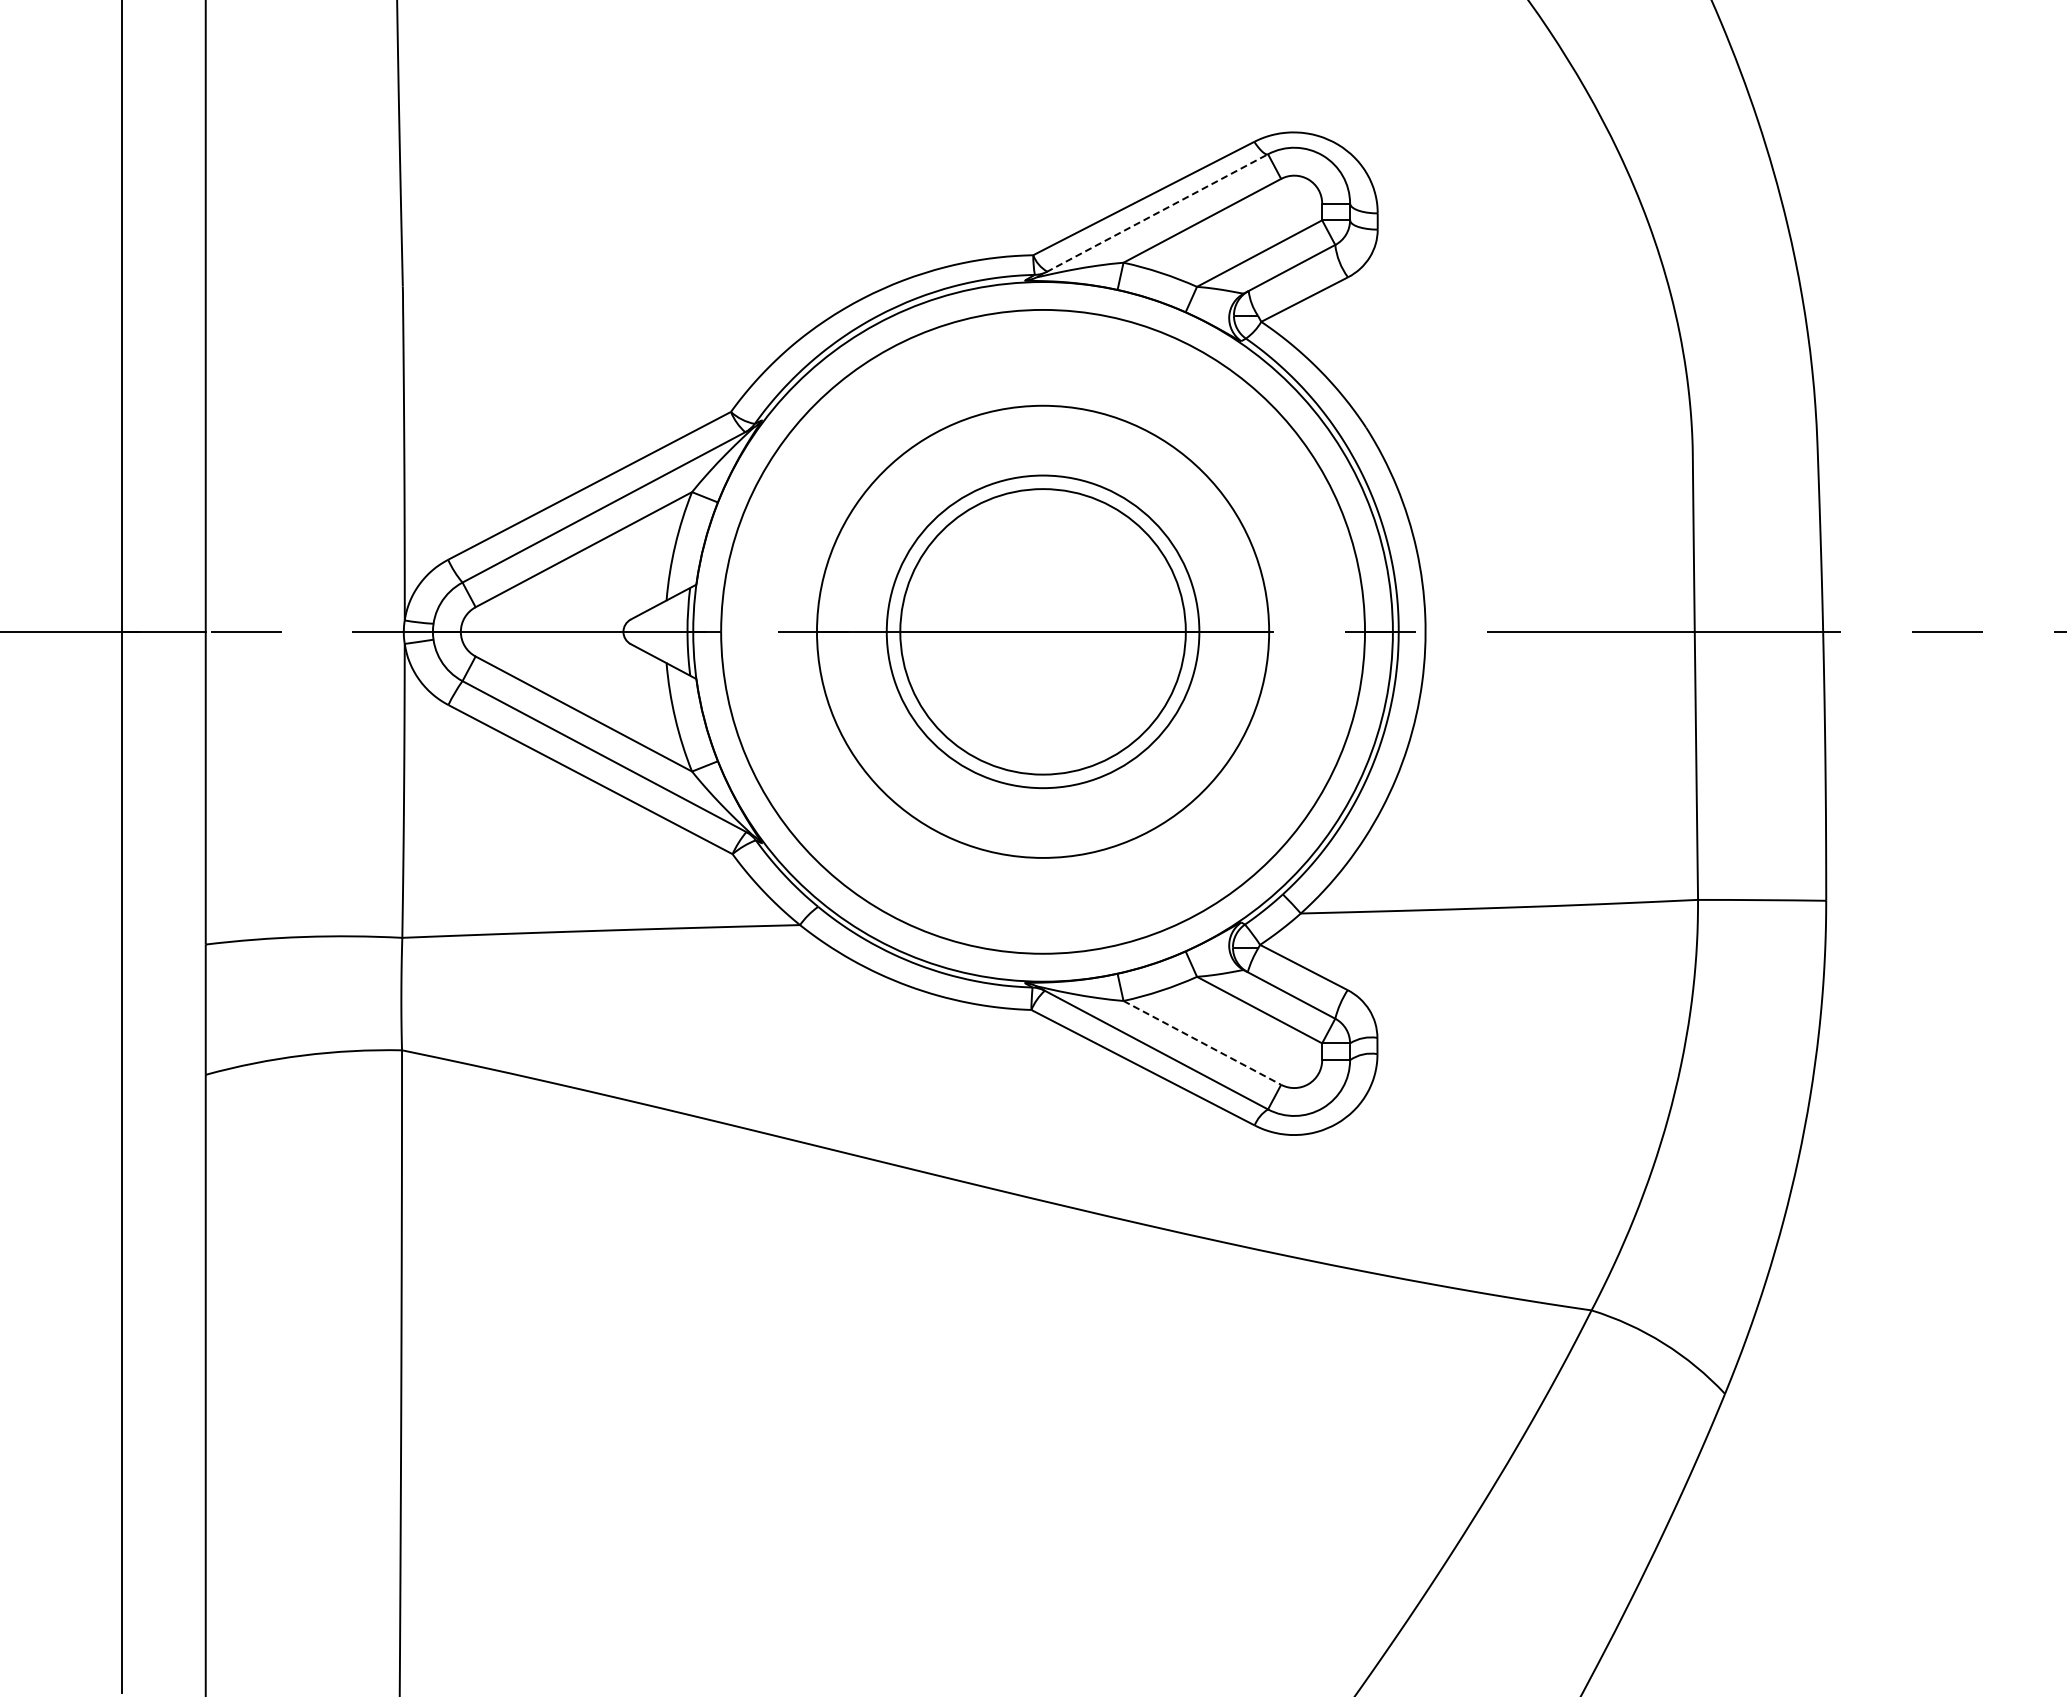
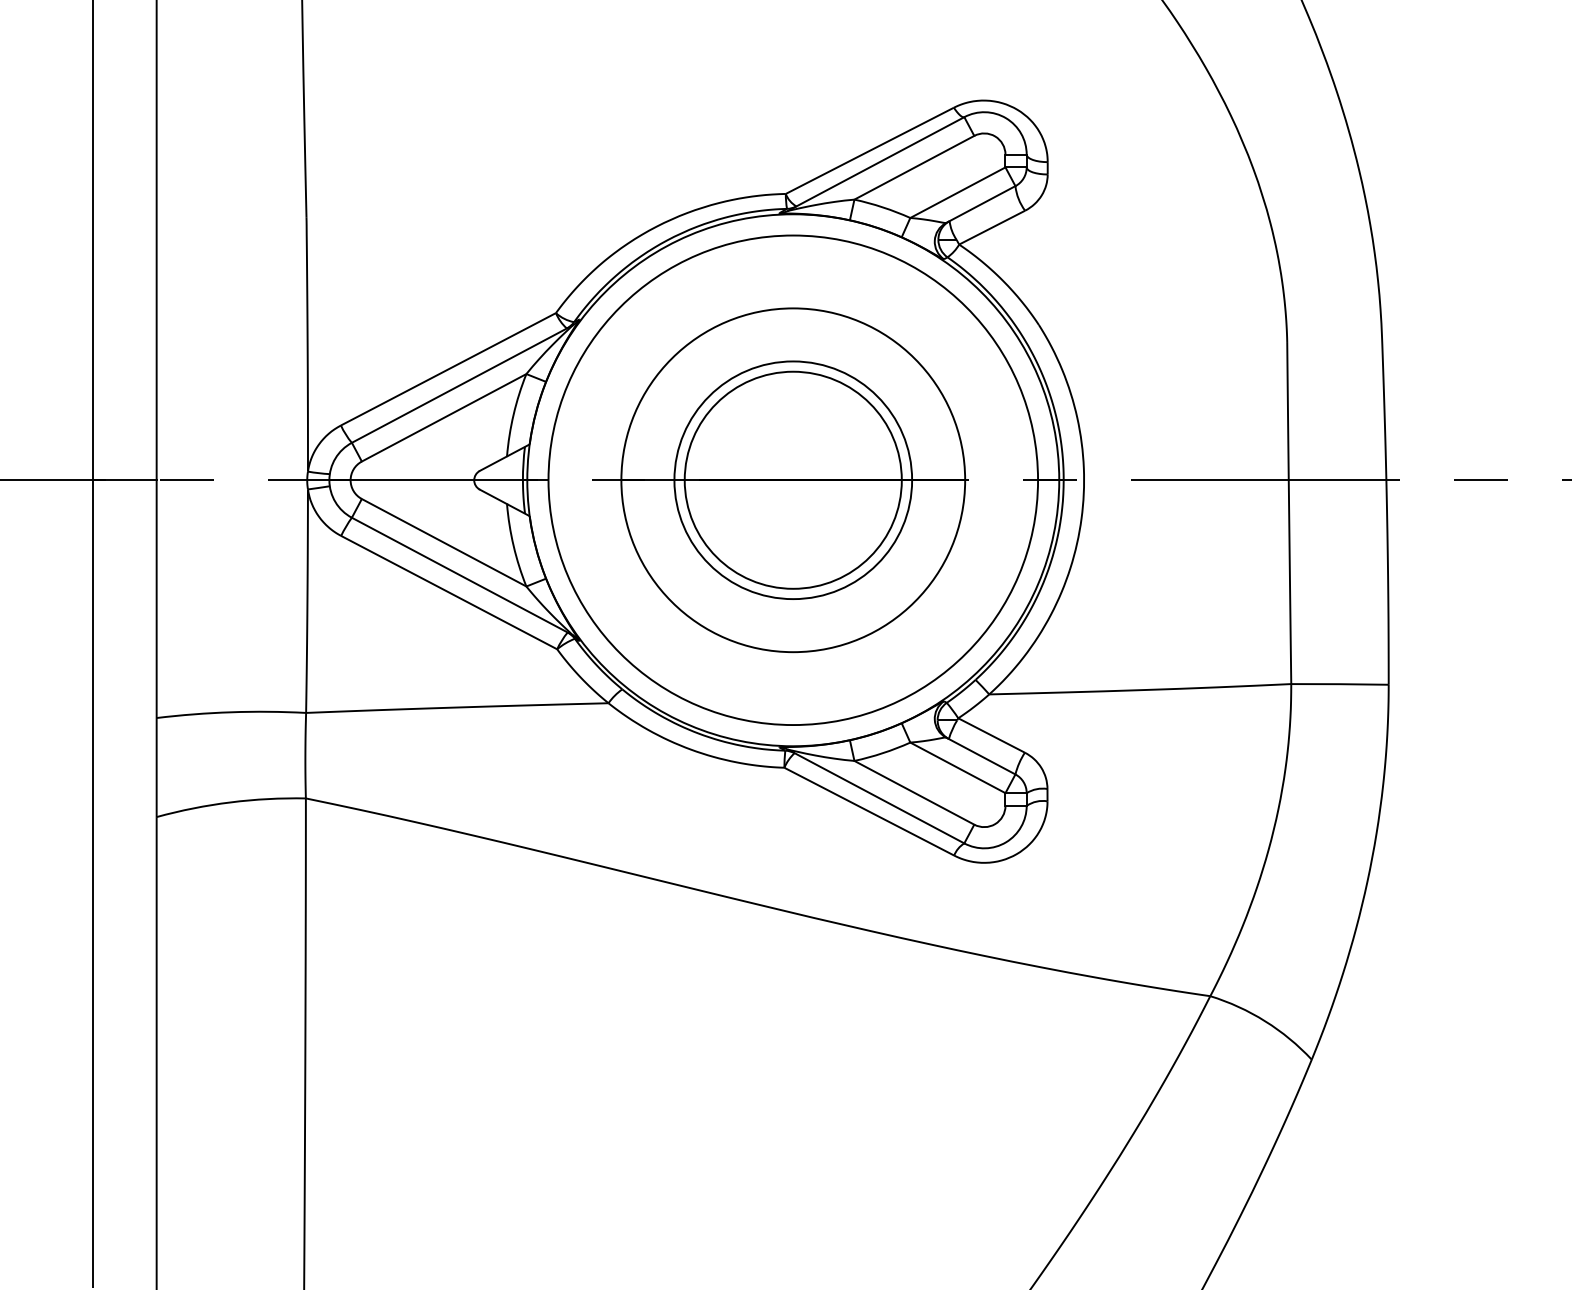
line: (1152, 215) -> (876, 163), dashed -> solid
line: (1202, 1043) -> (914, 793), dashed -> solid

